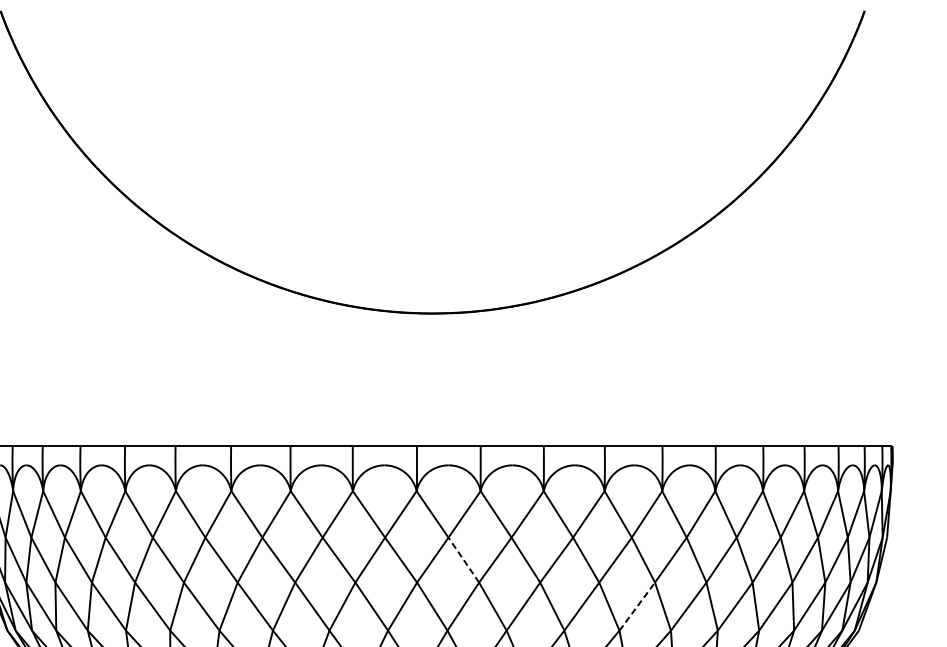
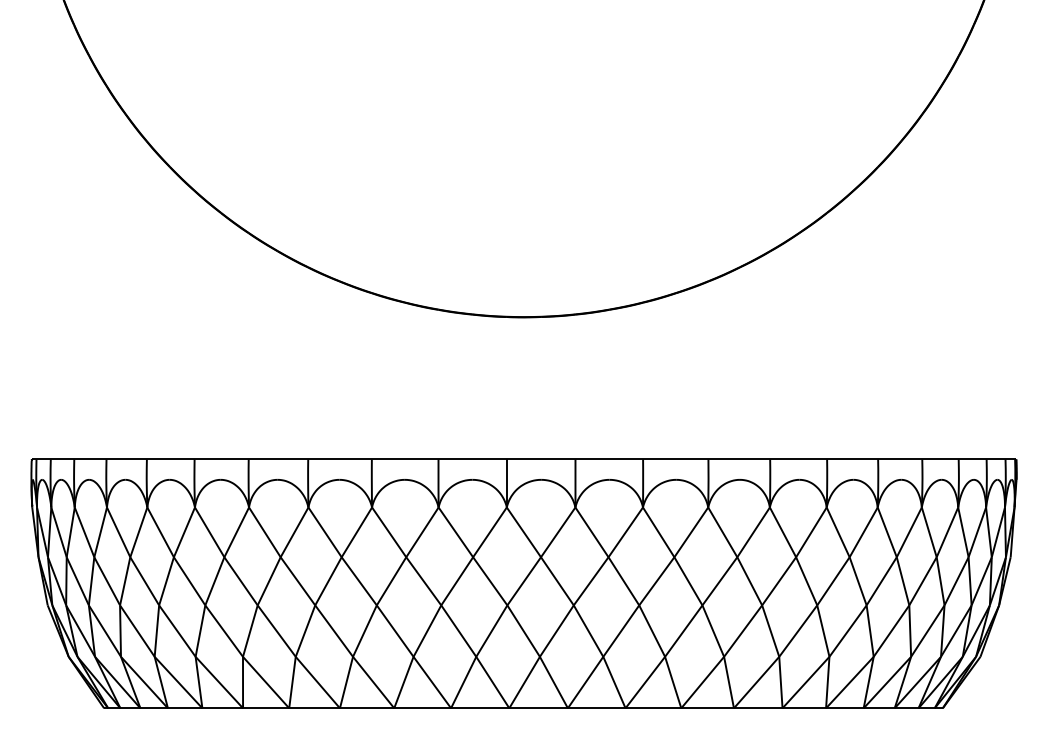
line: (463, 559) -> (557, 580), dashed -> solid
line: (637, 606) -> (743, 631), dashed -> solid

